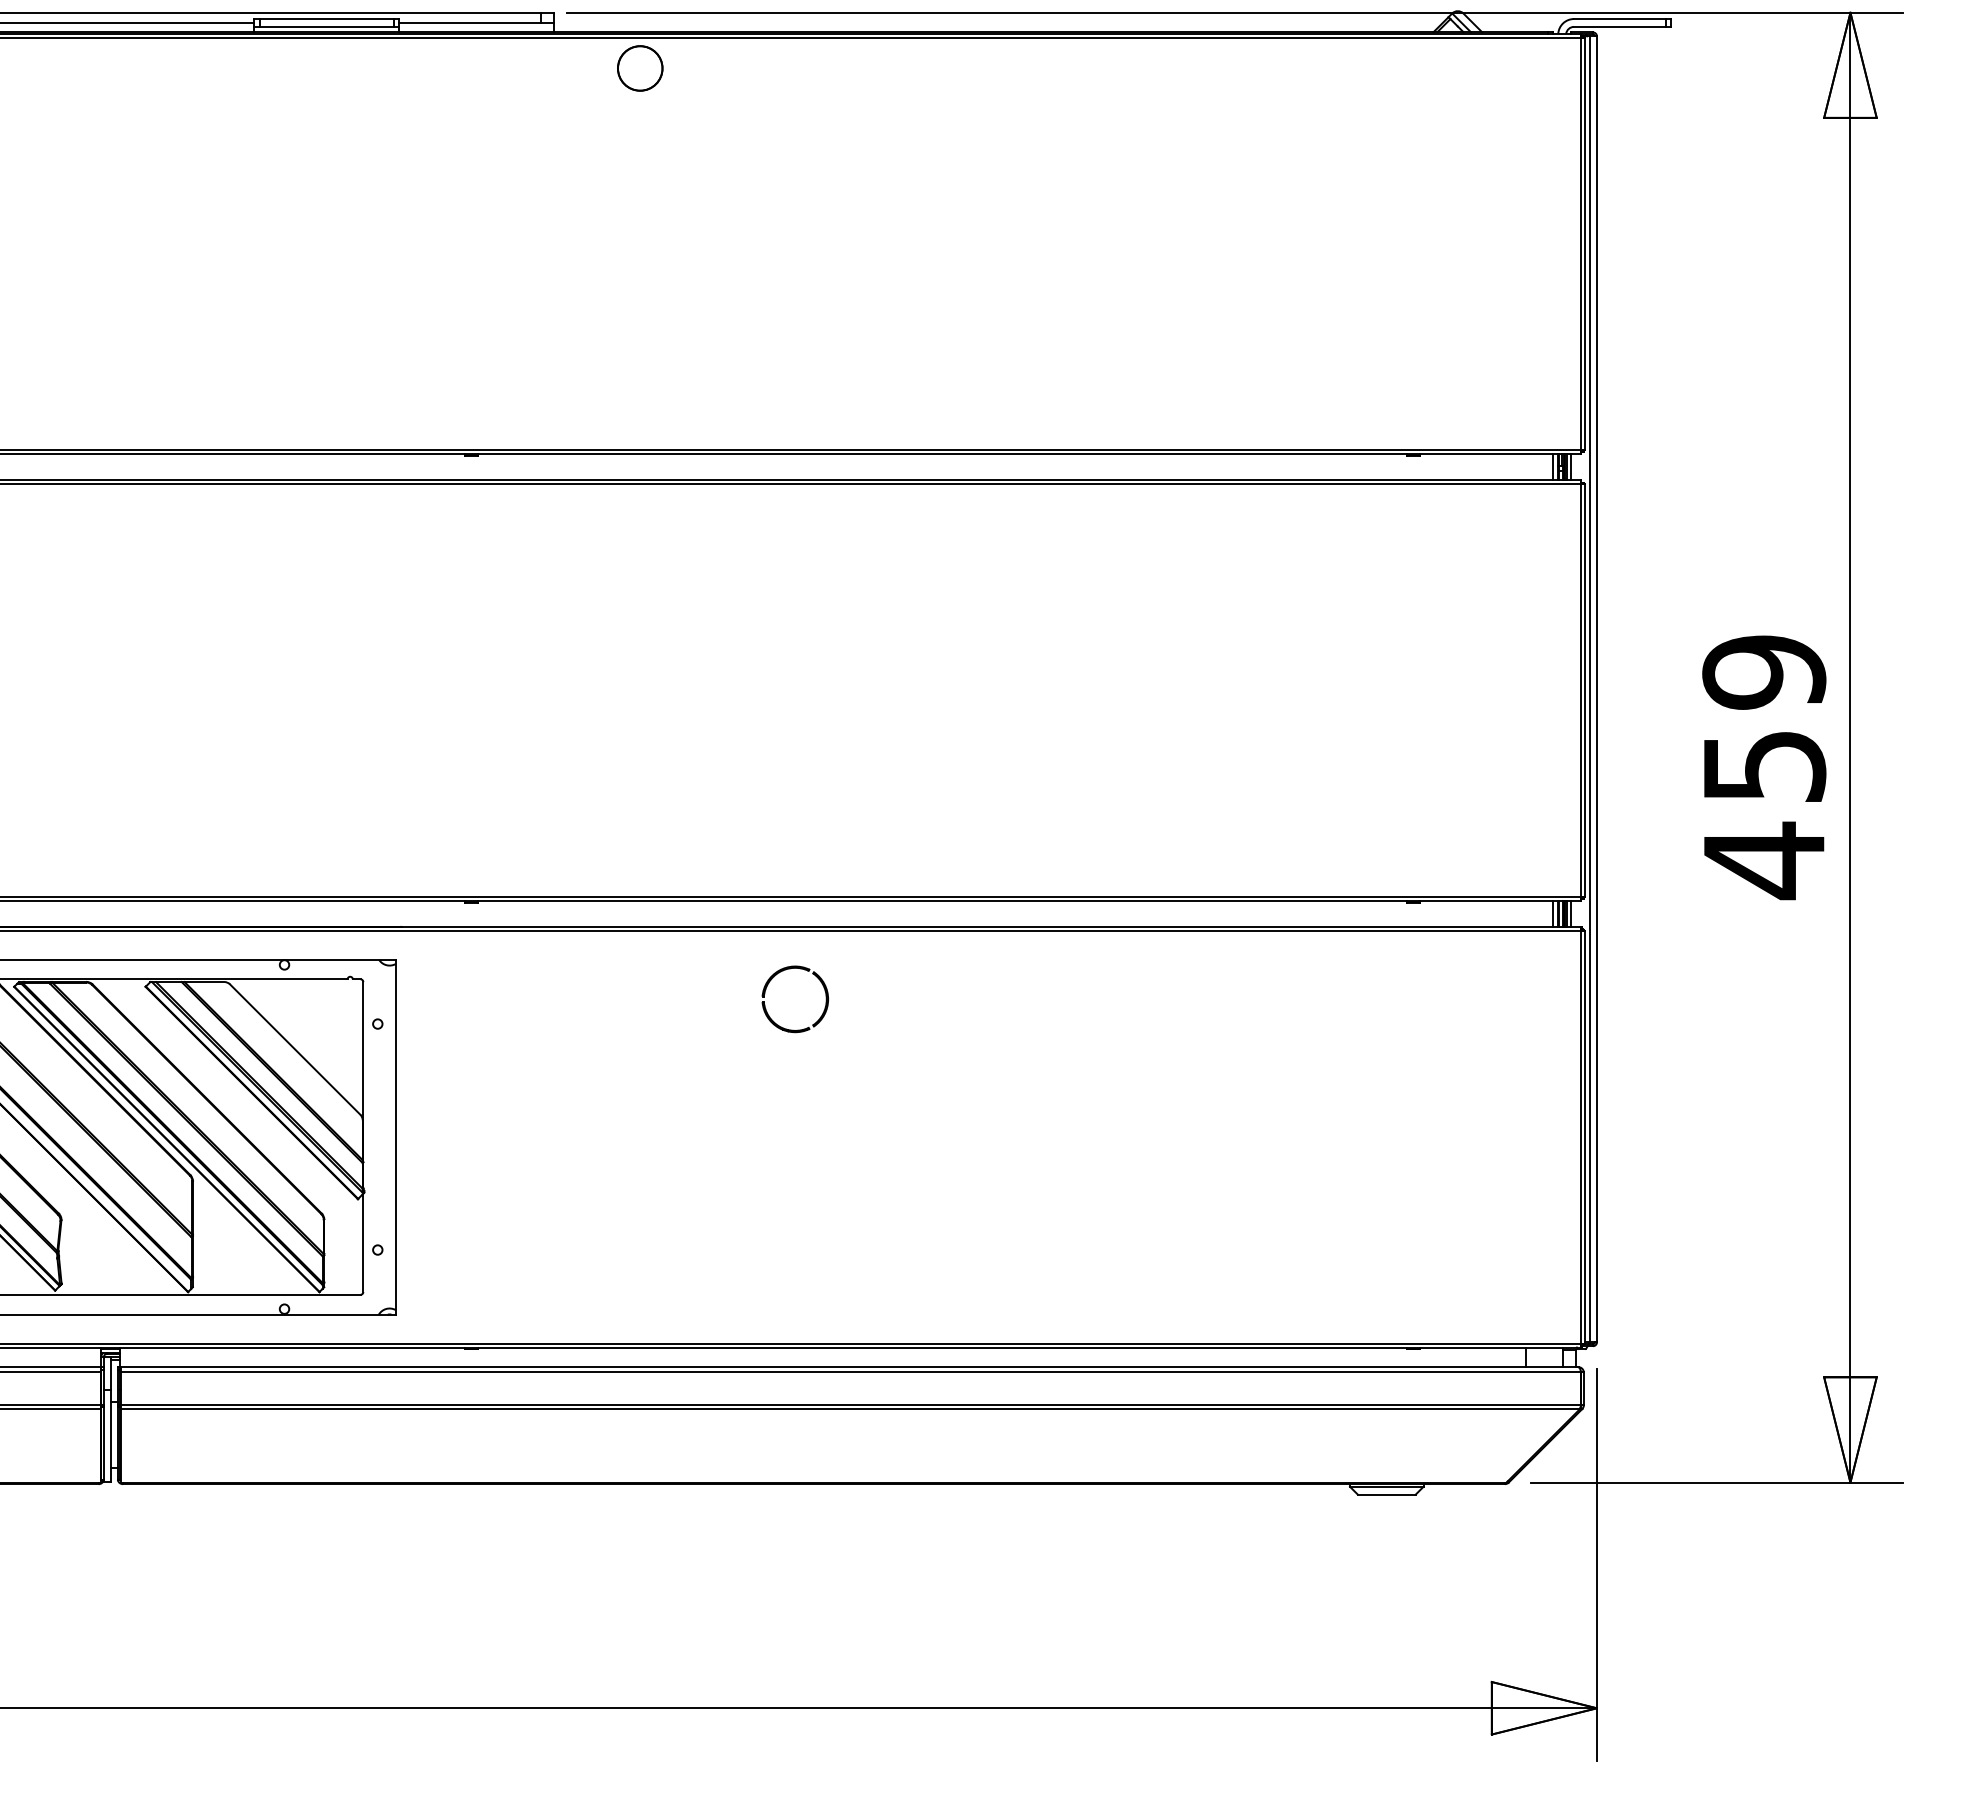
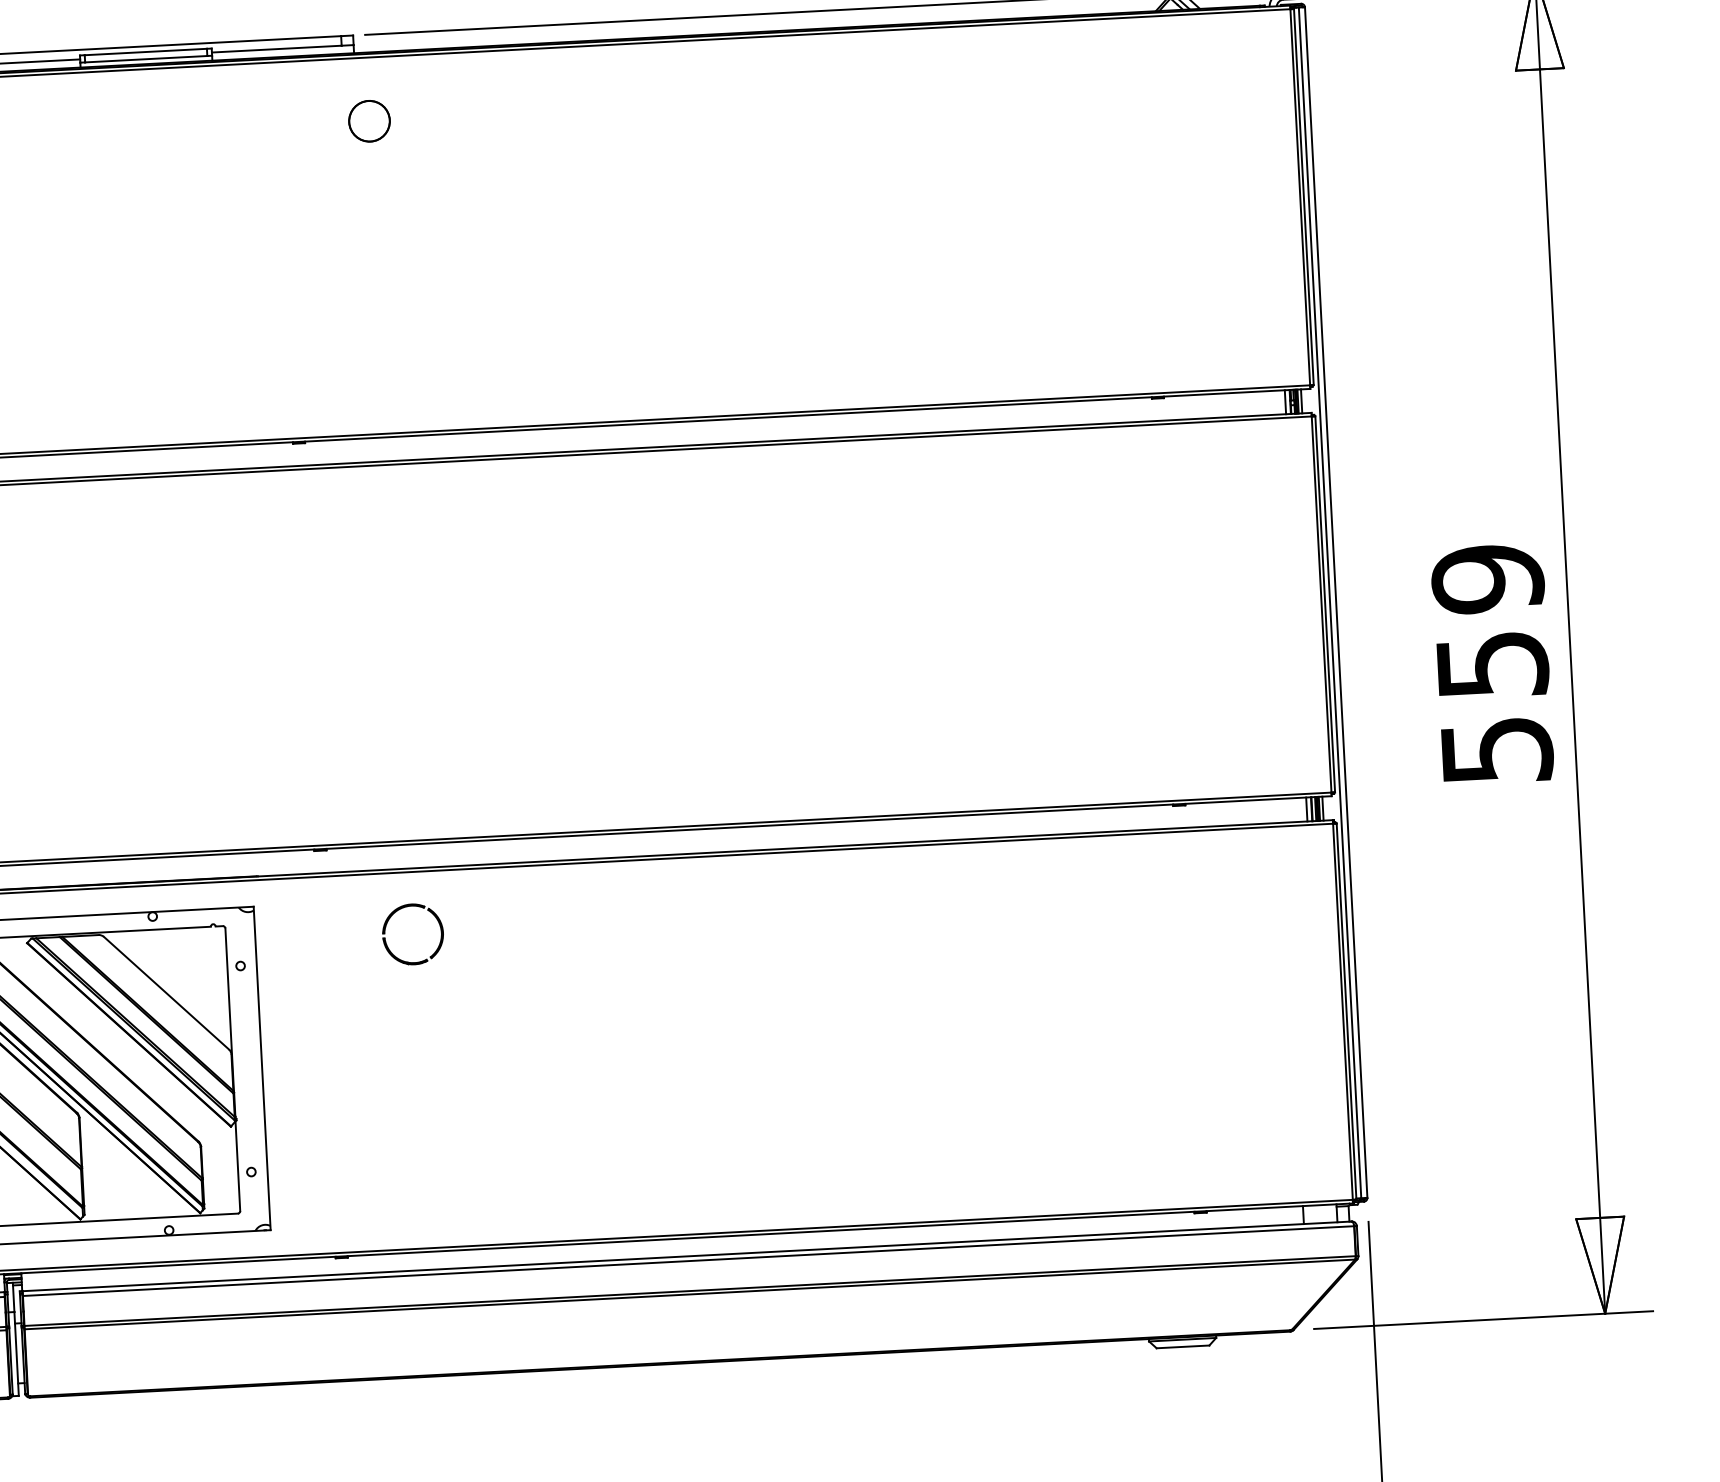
circle: (640, 68) -> (369, 121), moved
text: (1765, 860) -> (1498, 750), 459 -> 559
part: (766, 1008) -> (387, 944), moved

